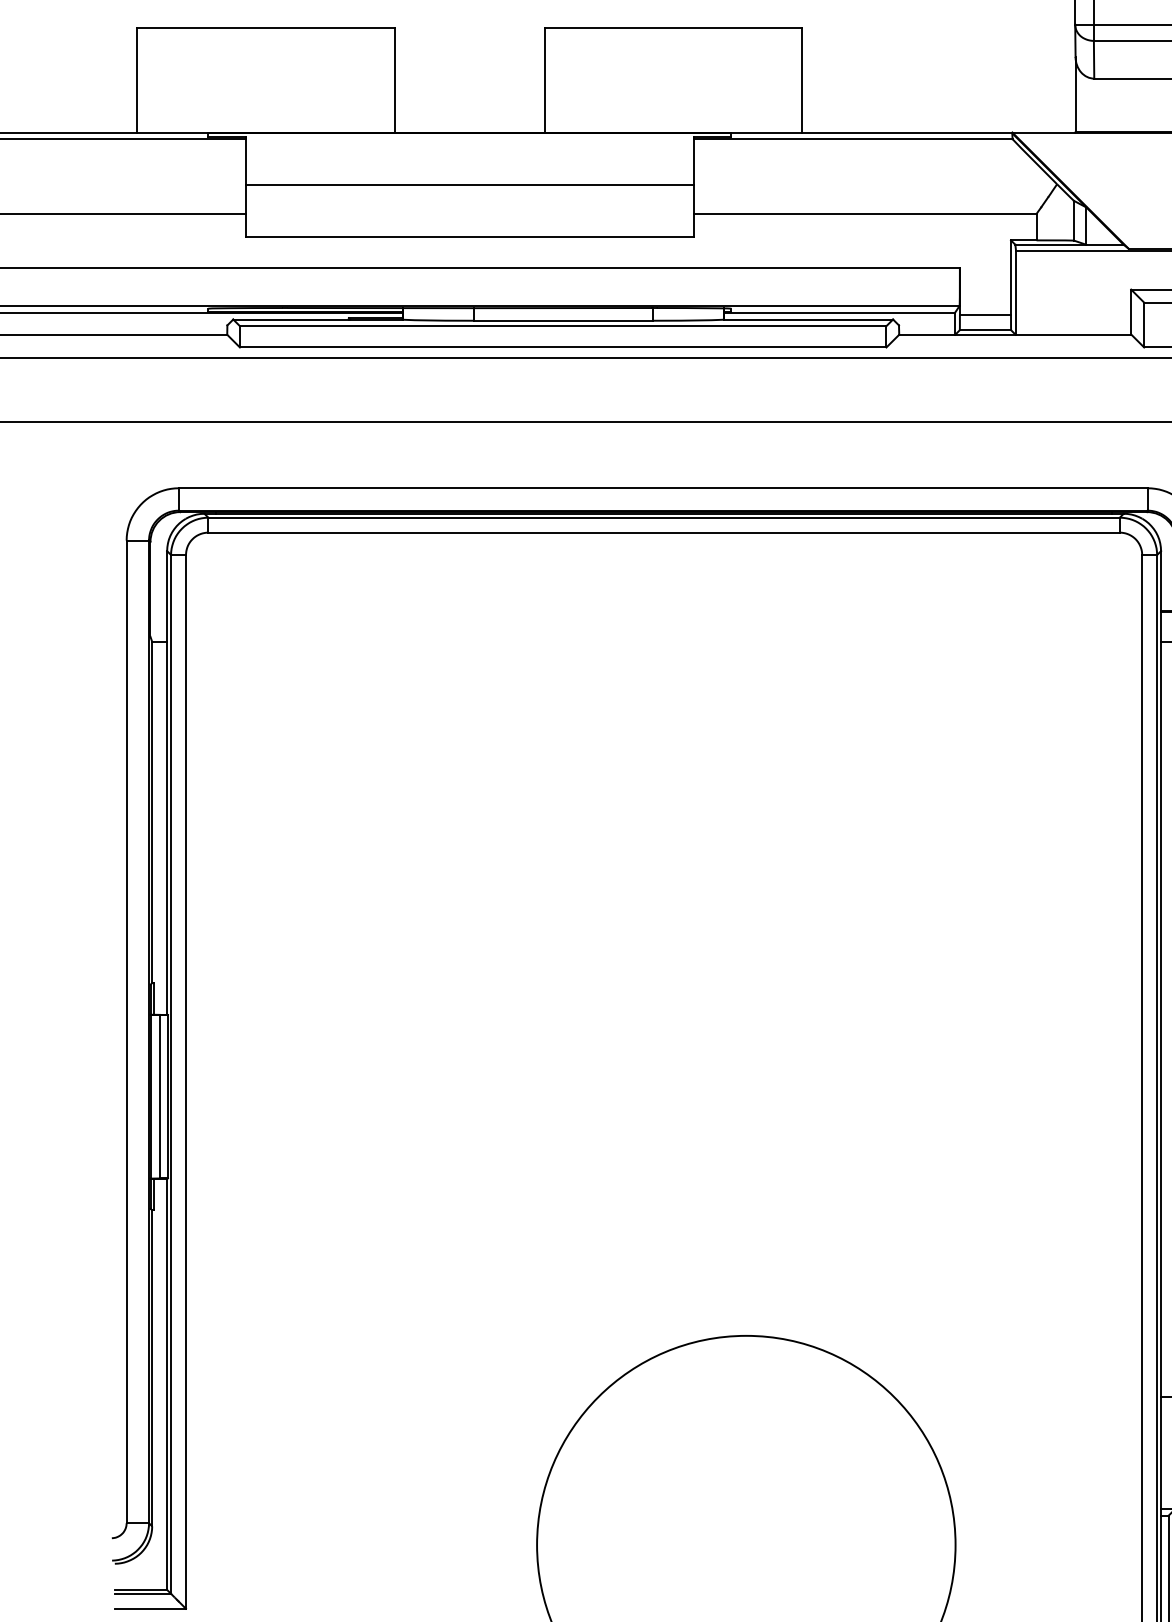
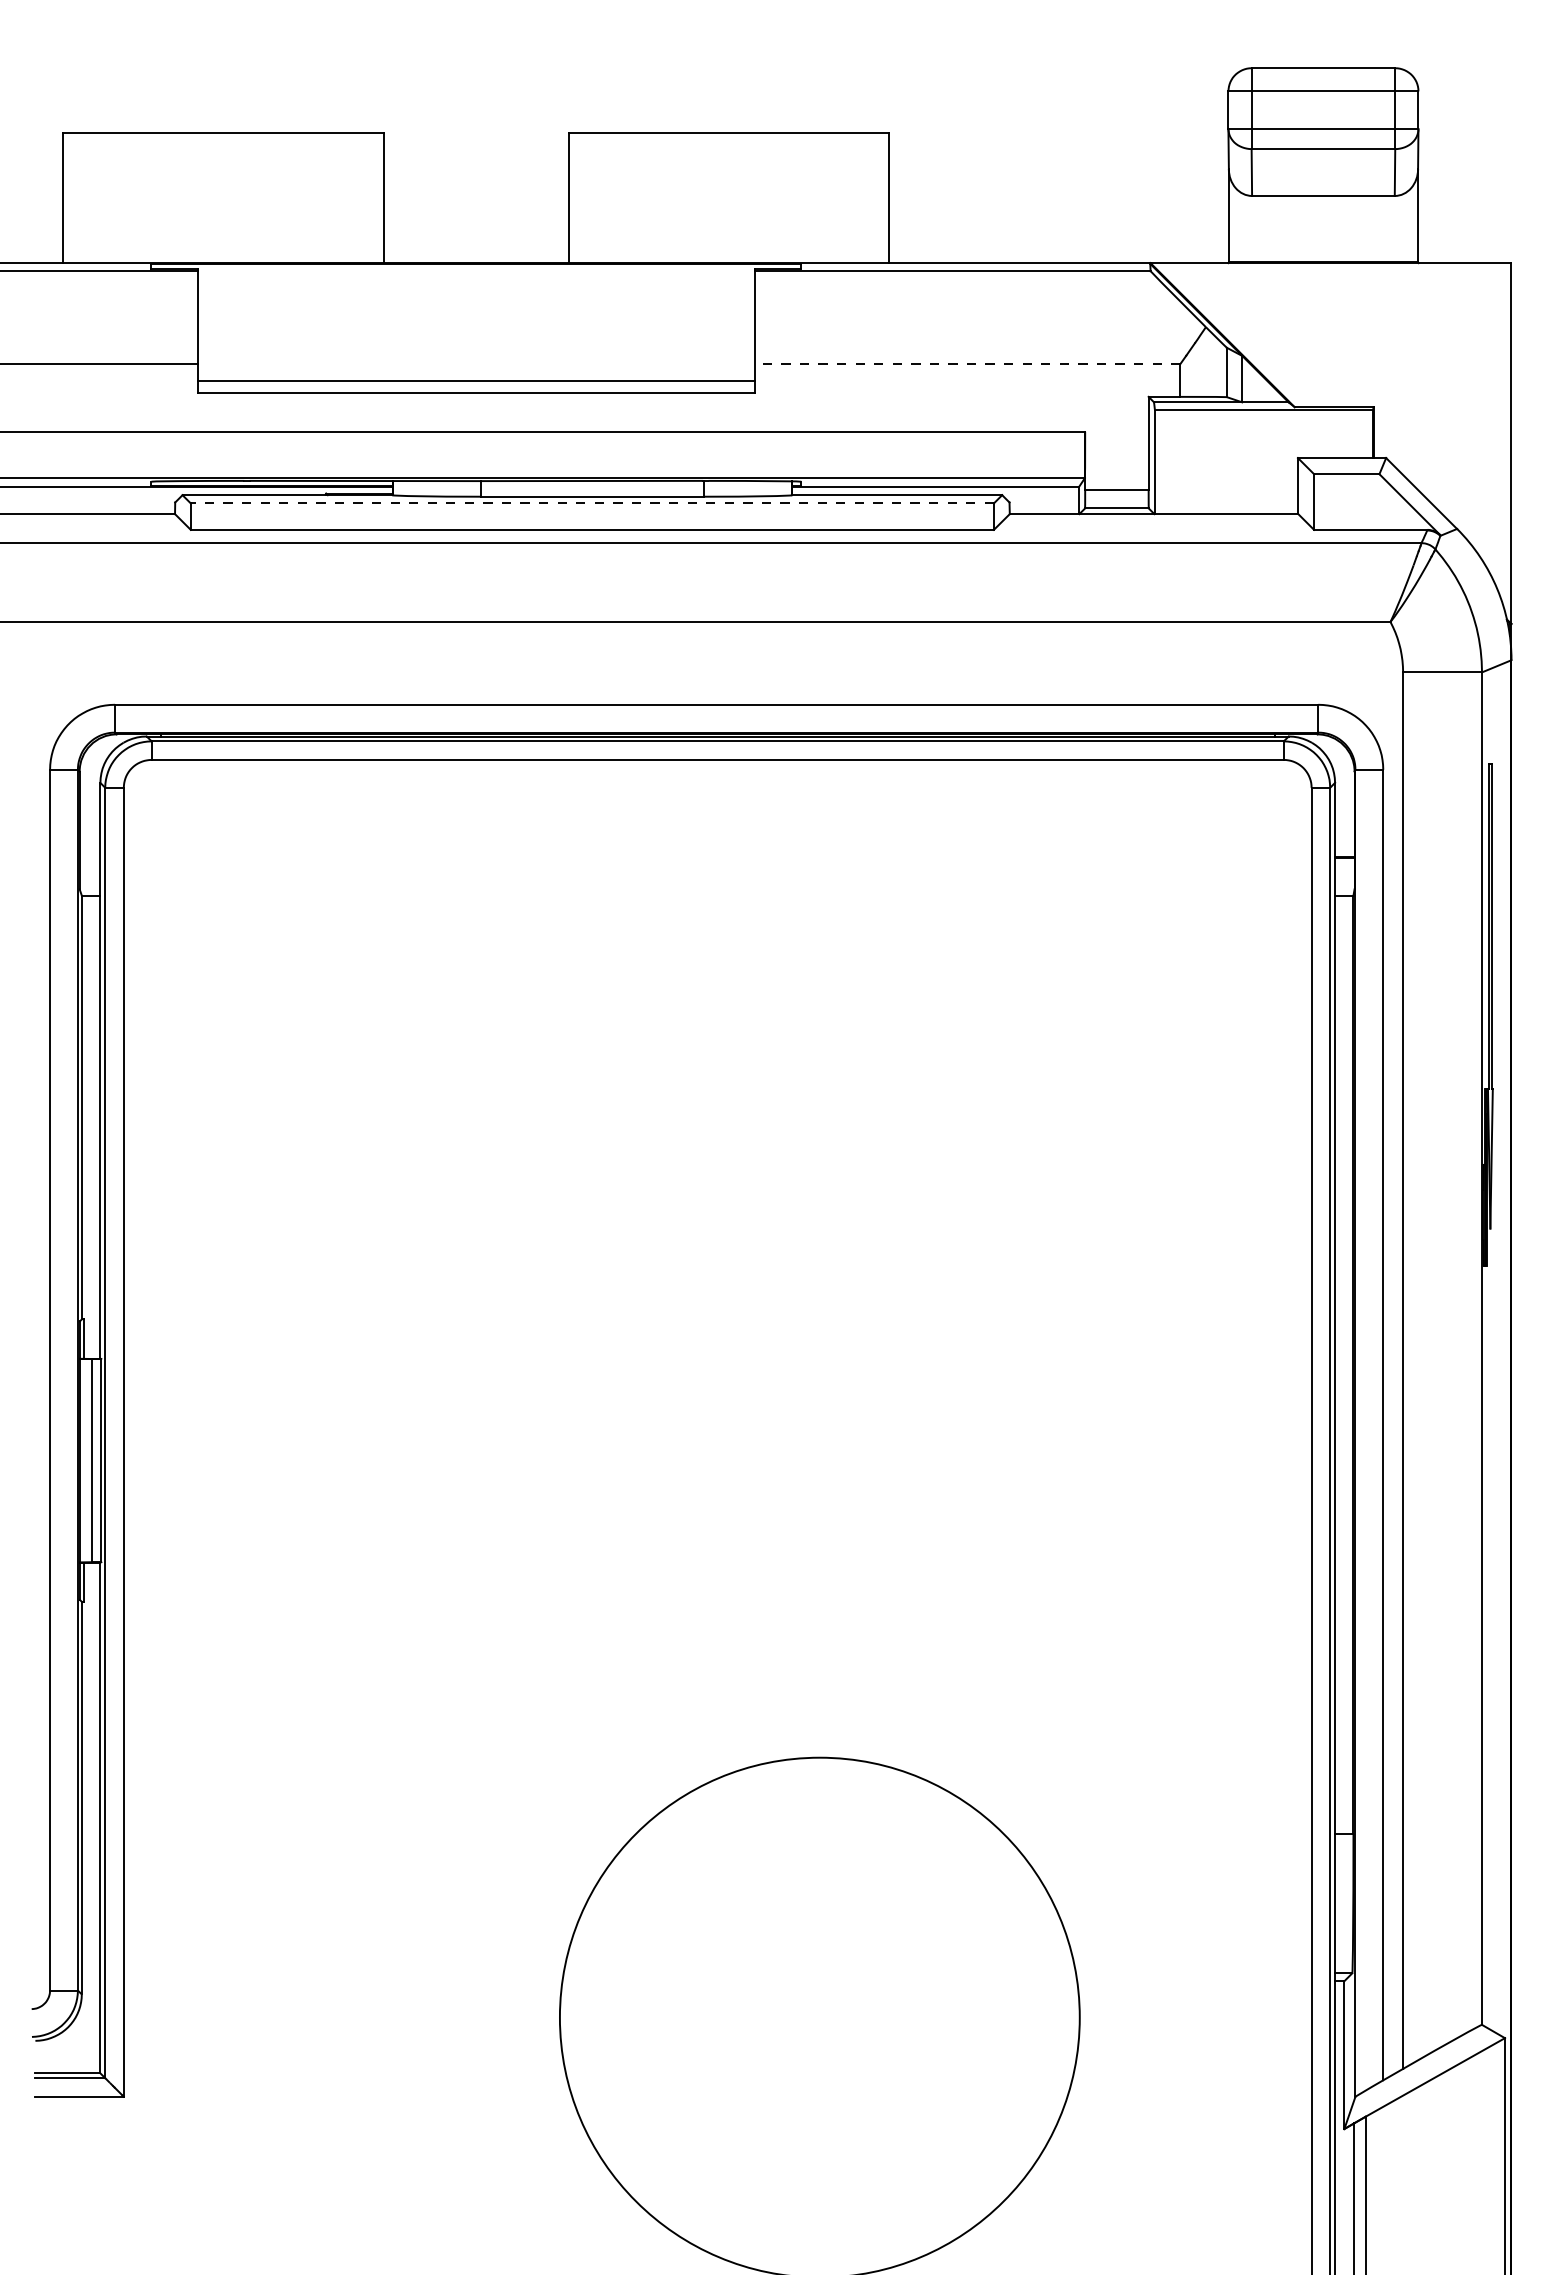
line: (469, 185) -> (475, 381), moved
line: (865, 214) -> (967, 364), solid -> dashed
line: (563, 326) -> (592, 503), solid -> dashed

